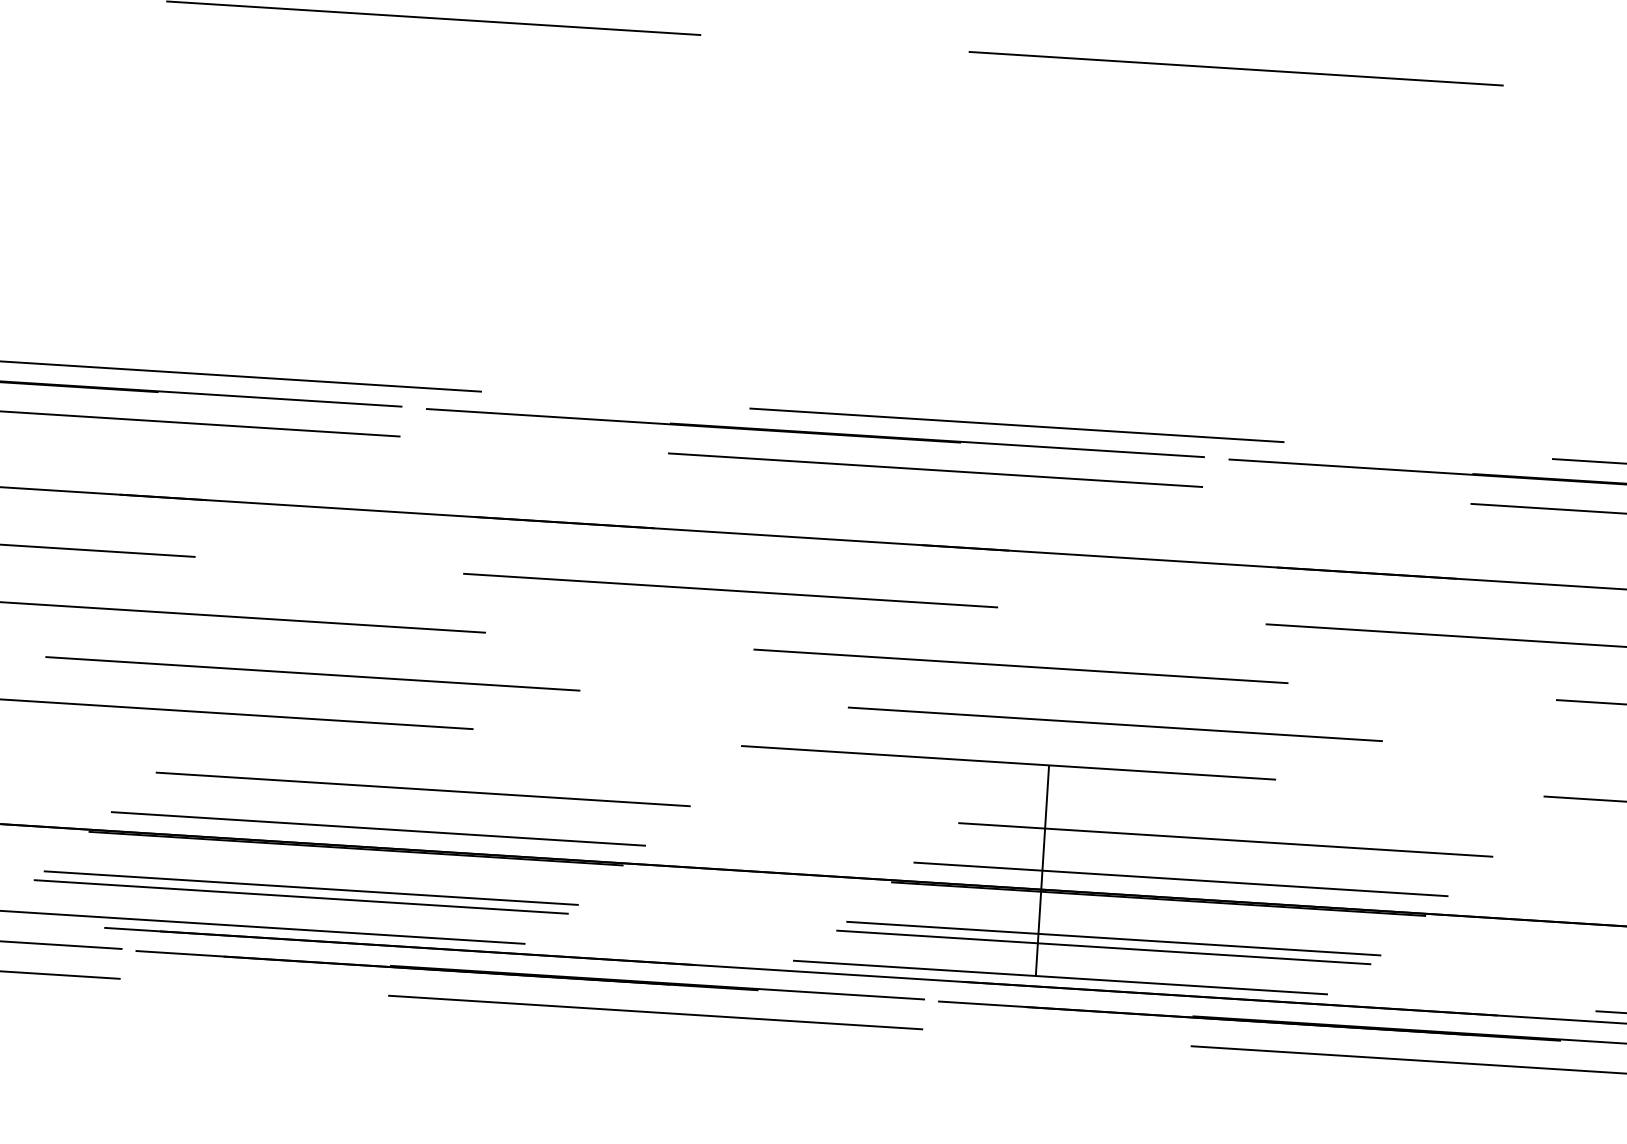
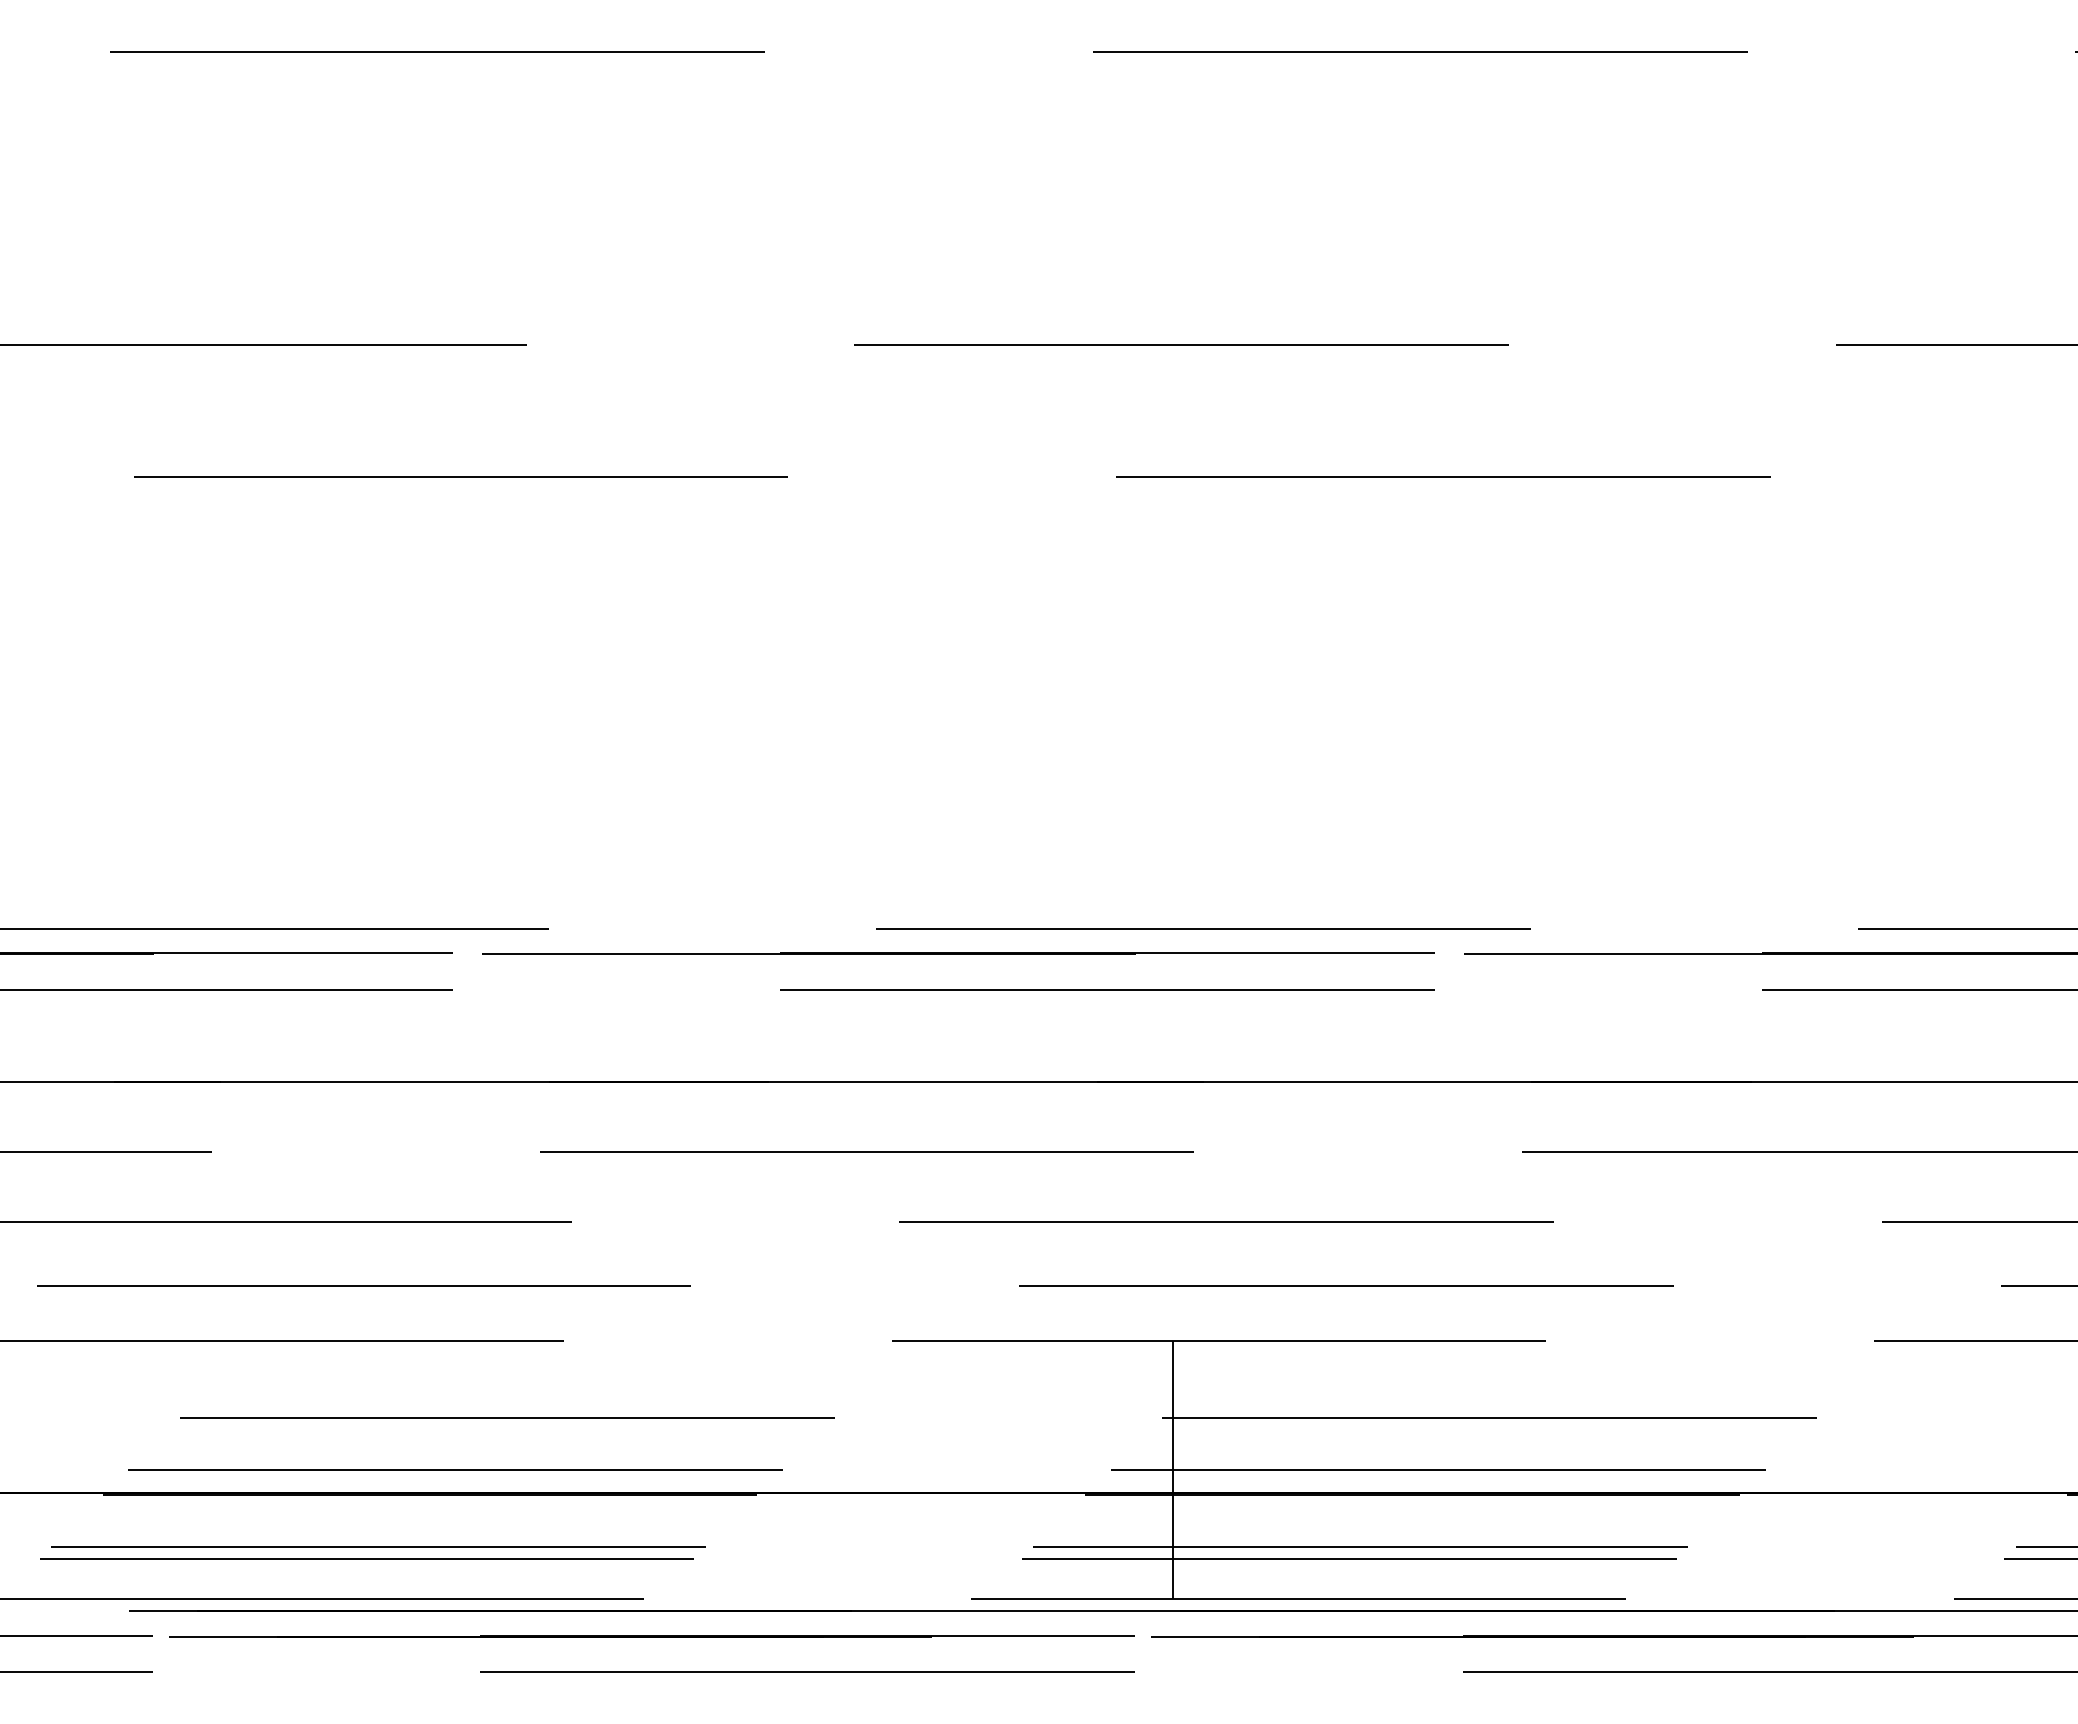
line: (1042, 870) -> (1172, 1469), moved

